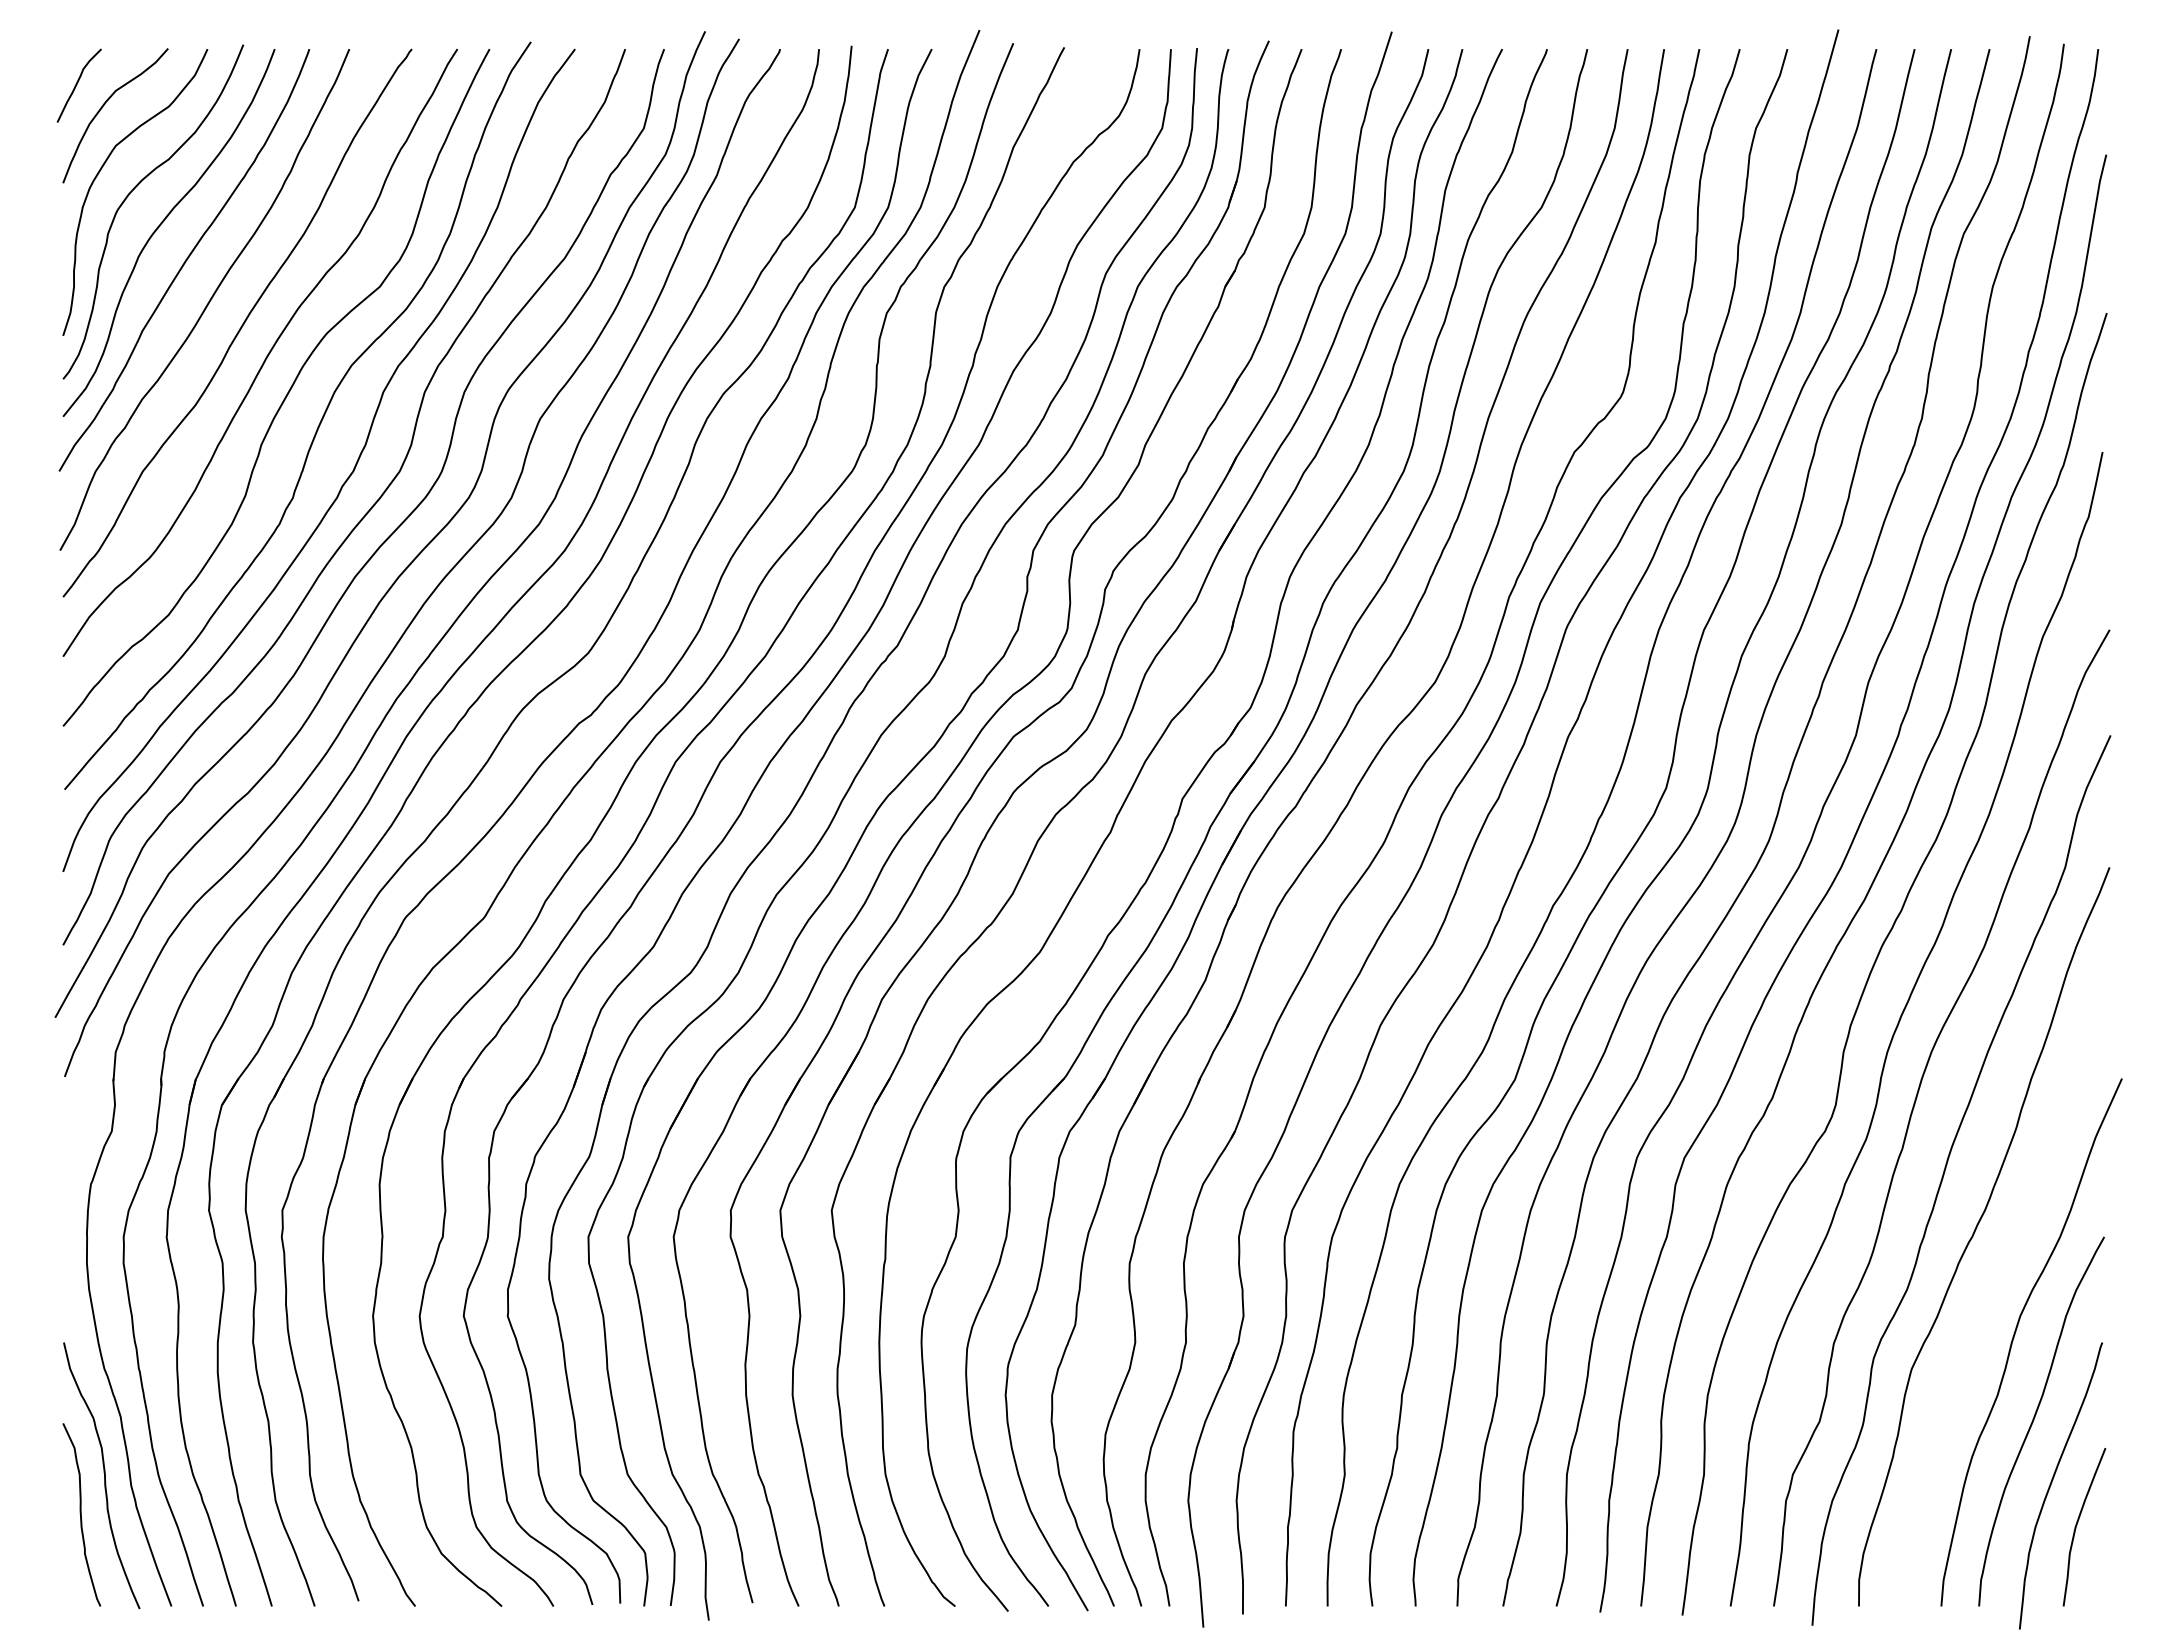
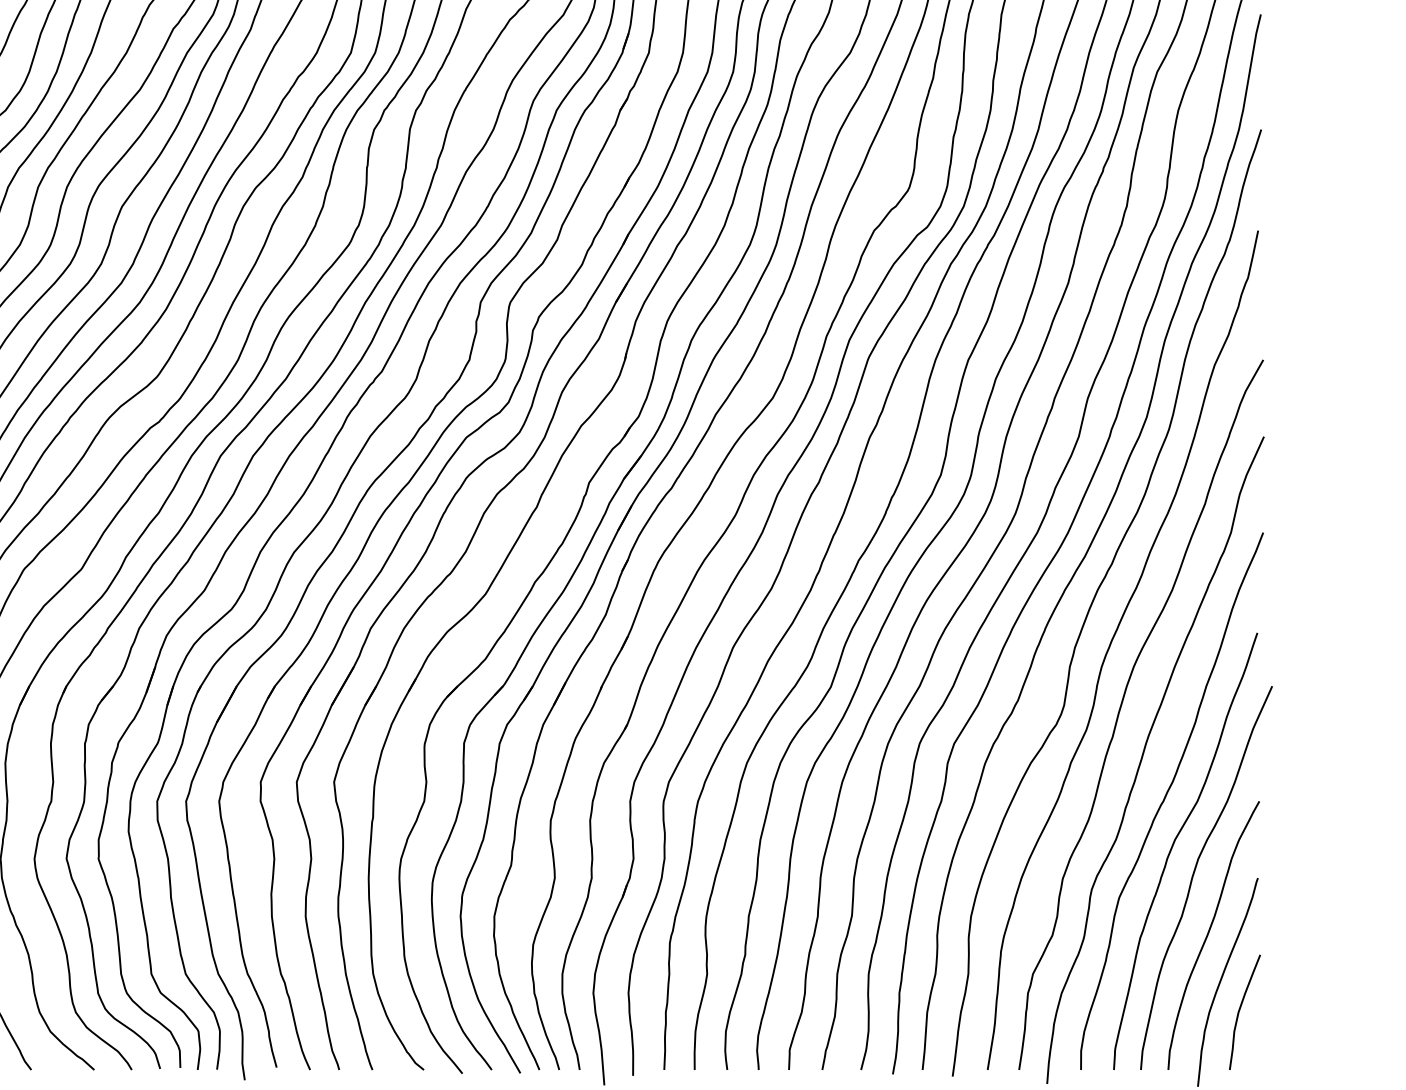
curve: (1986, 1297) -> (1173, 845), added

